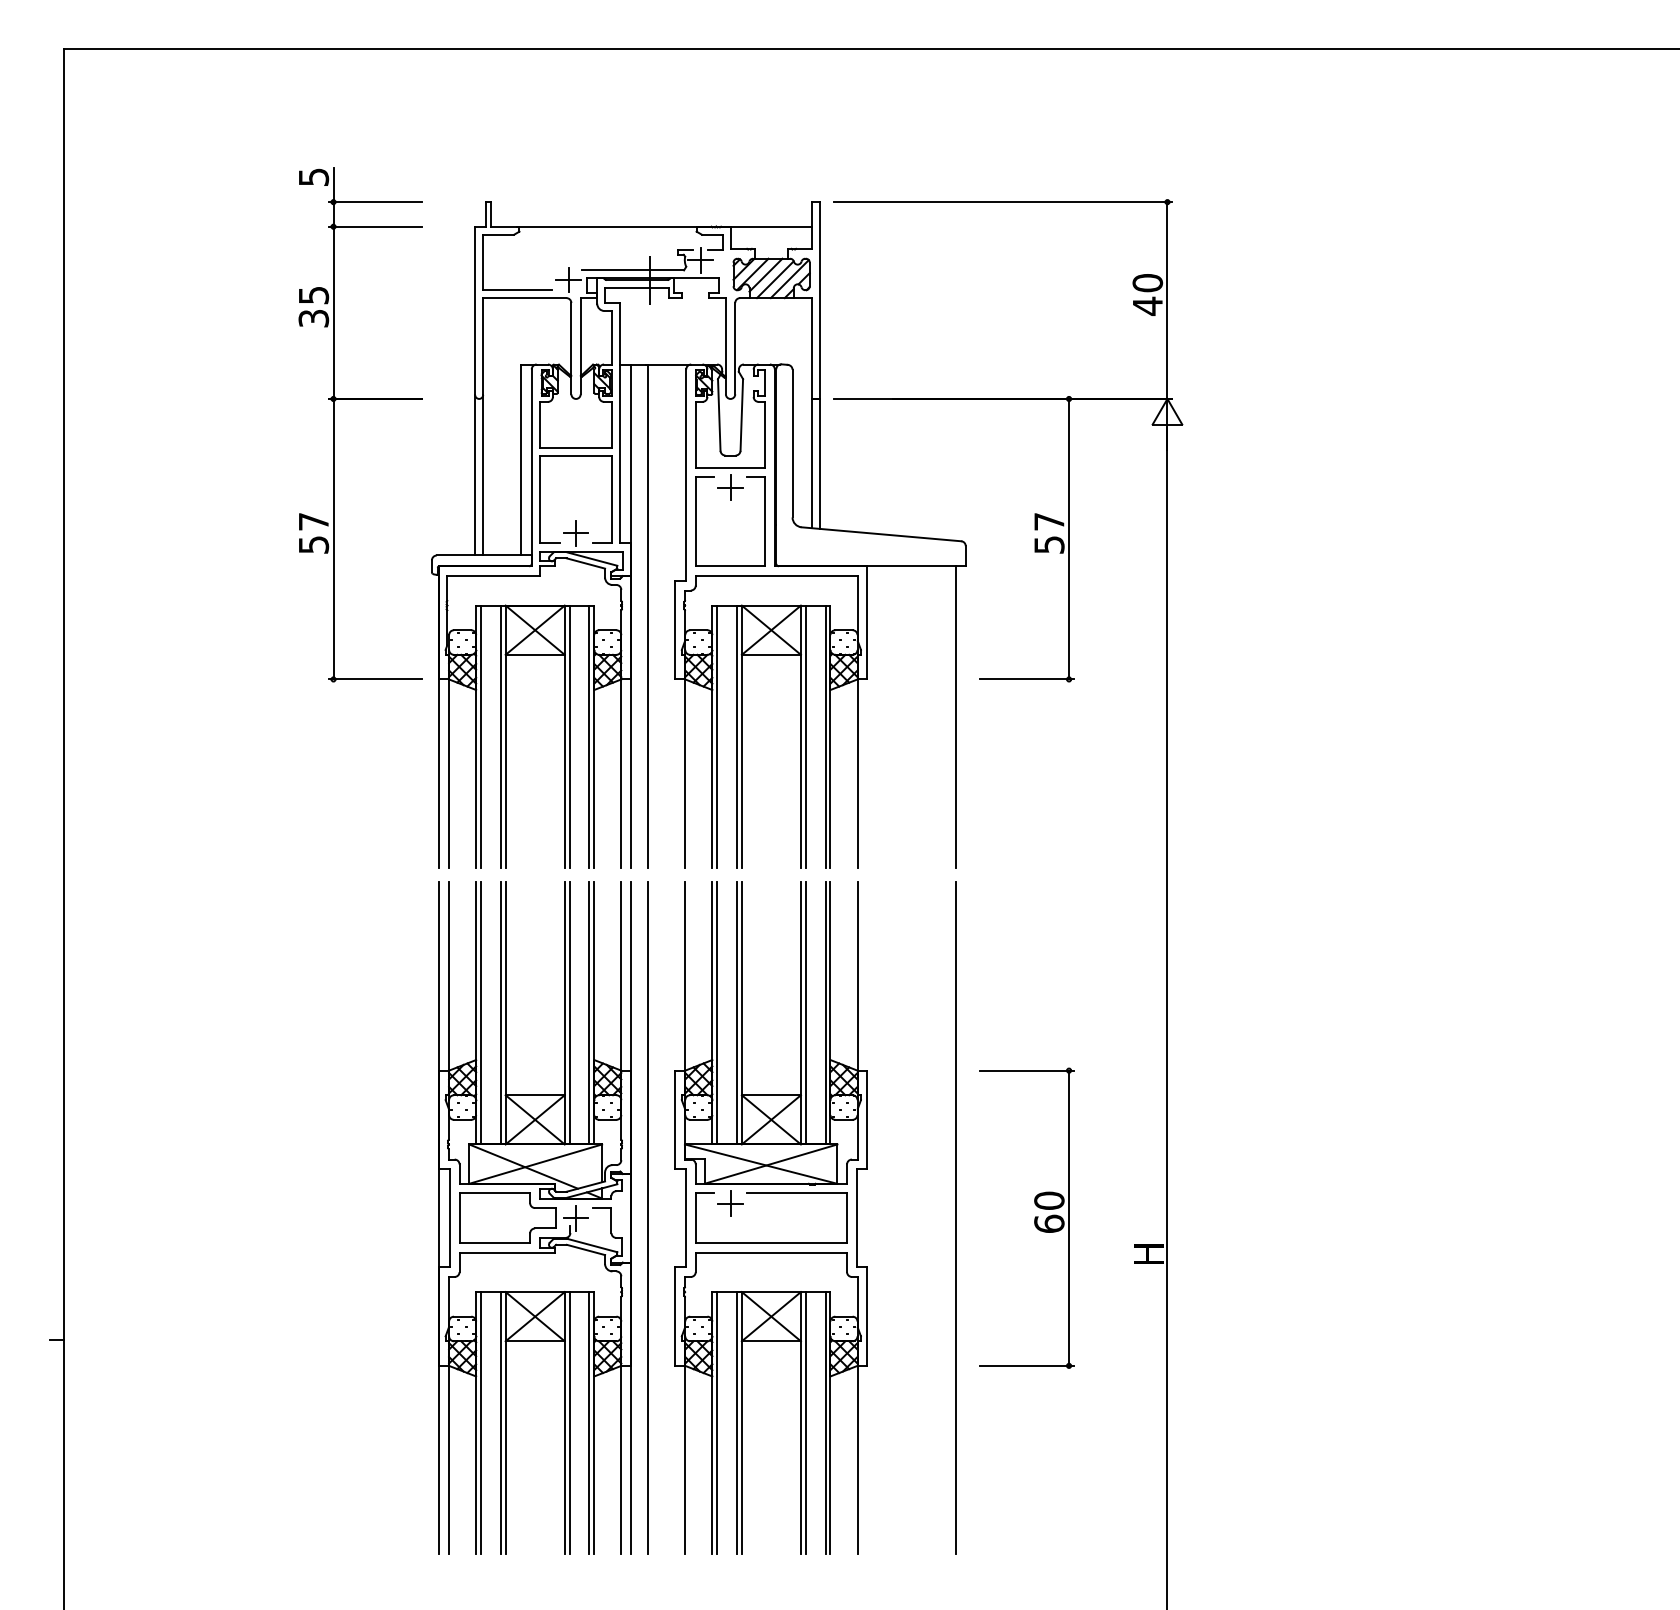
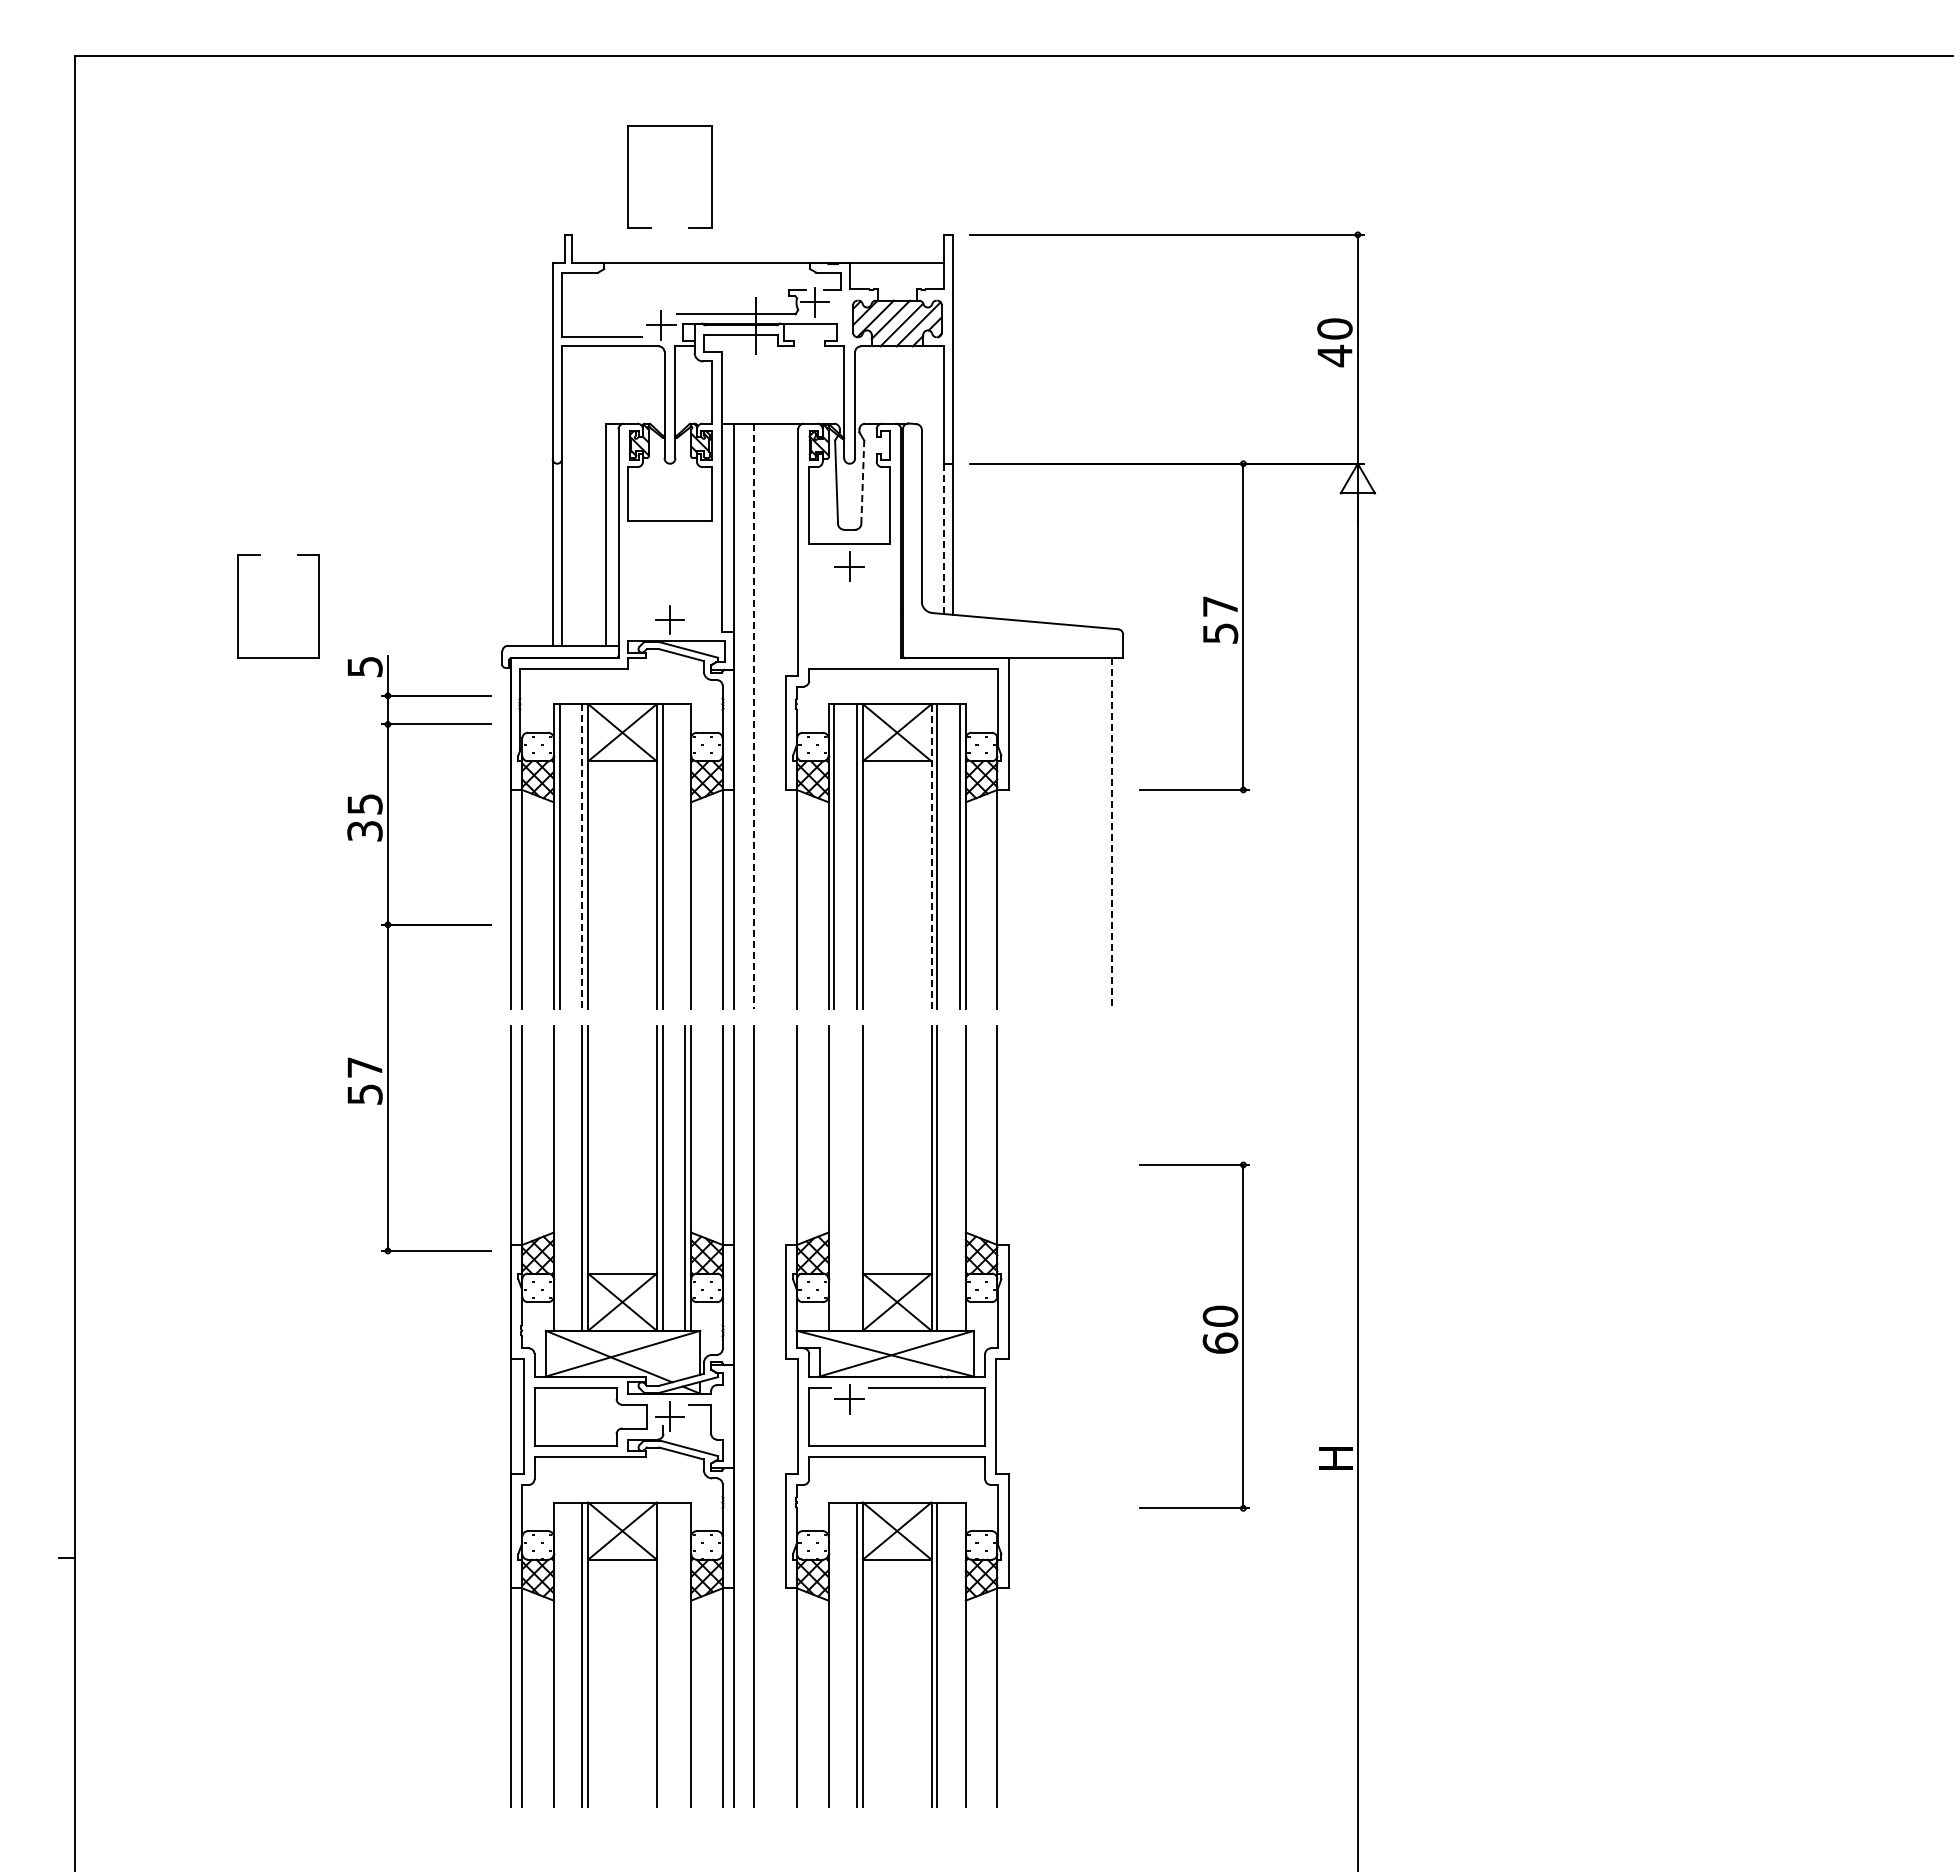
part: (360, 399) -> (419, 925), moved
line: (741, 415) -> (862, 482), solid -> dashed
line: (811, 464) -> (943, 539), solid -> dashed
part: (540, 499) -> (628, 176), moved
part: (695, 521) -> (238, 606), moved
line: (648, 616) -> (754, 716), solid -> dashed
line: (955, 717) -> (1111, 834), solid -> dashed
line: (589, 736) -> (685, 856), removed
line: (800, 736) -> (931, 856), solid -> dashed
line: (500, 737) -> (582, 857), solid -> dashed
line: (481, 1013) -> (559, 1178), removed
line: (717, 1013) -> (834, 1178), removed
line: (737, 1013) -> (857, 1178), removed
line: (825, 1013) -> (960, 1178), removed
line: (955, 1218) -> (1111, 1416), removed
part: (1033, 1220) -> (1202, 1339), moved
line: (481, 1422) -> (559, 1654), removed
line: (569, 1422) -> (662, 1654), removed
line: (589, 1422) -> (685, 1654), removed
line: (717, 1422) -> (834, 1654), removed
line: (825, 1422) -> (960, 1654), removed

